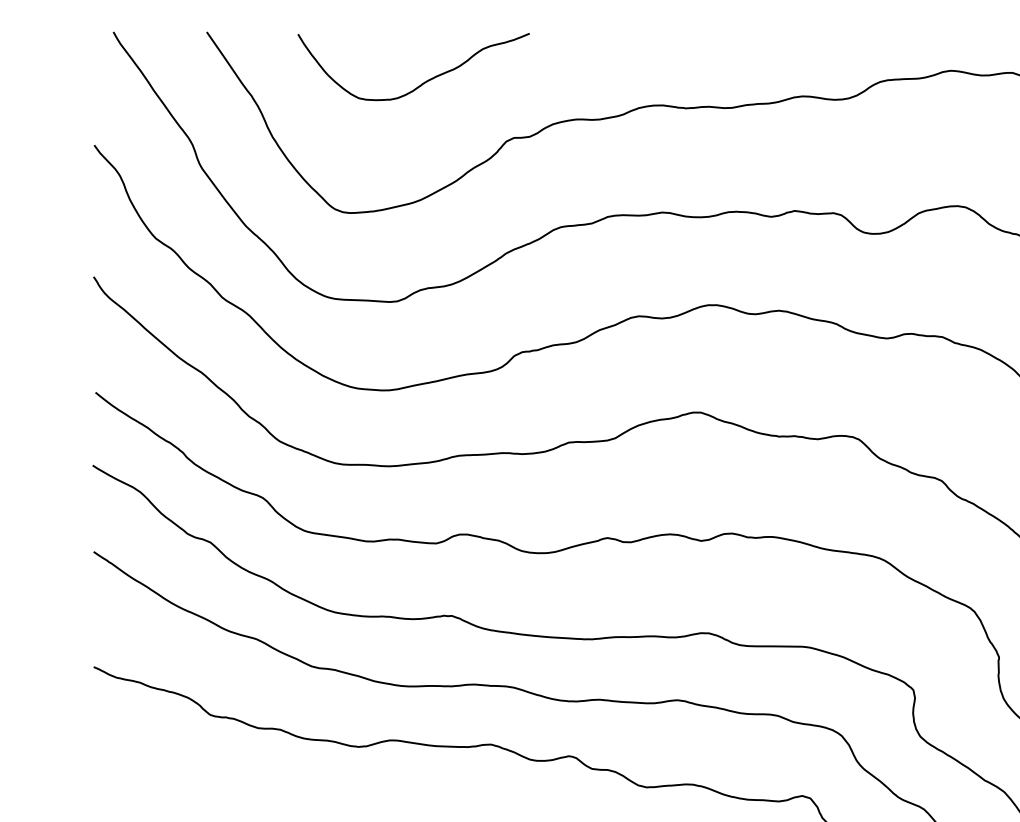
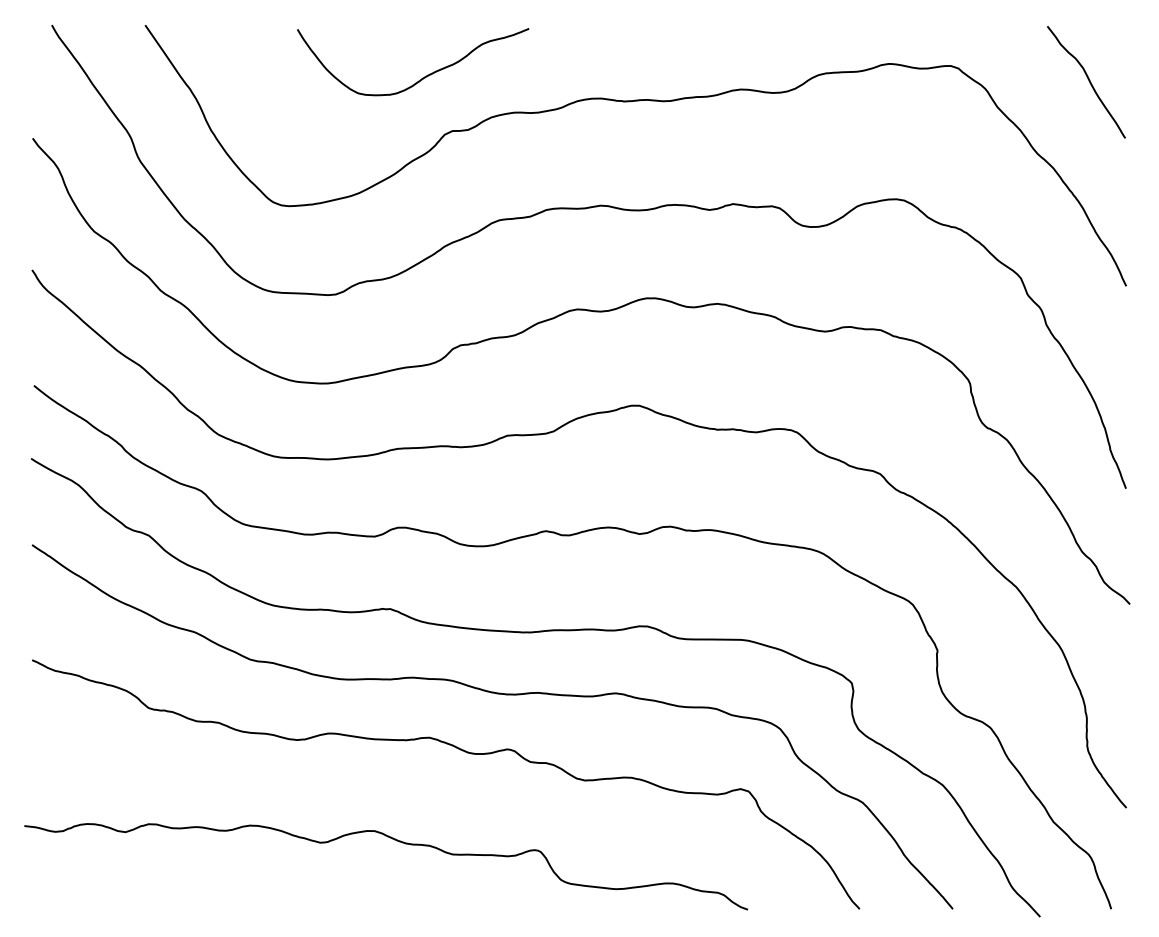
curve: (423, 82) -> (422, 77), moved

